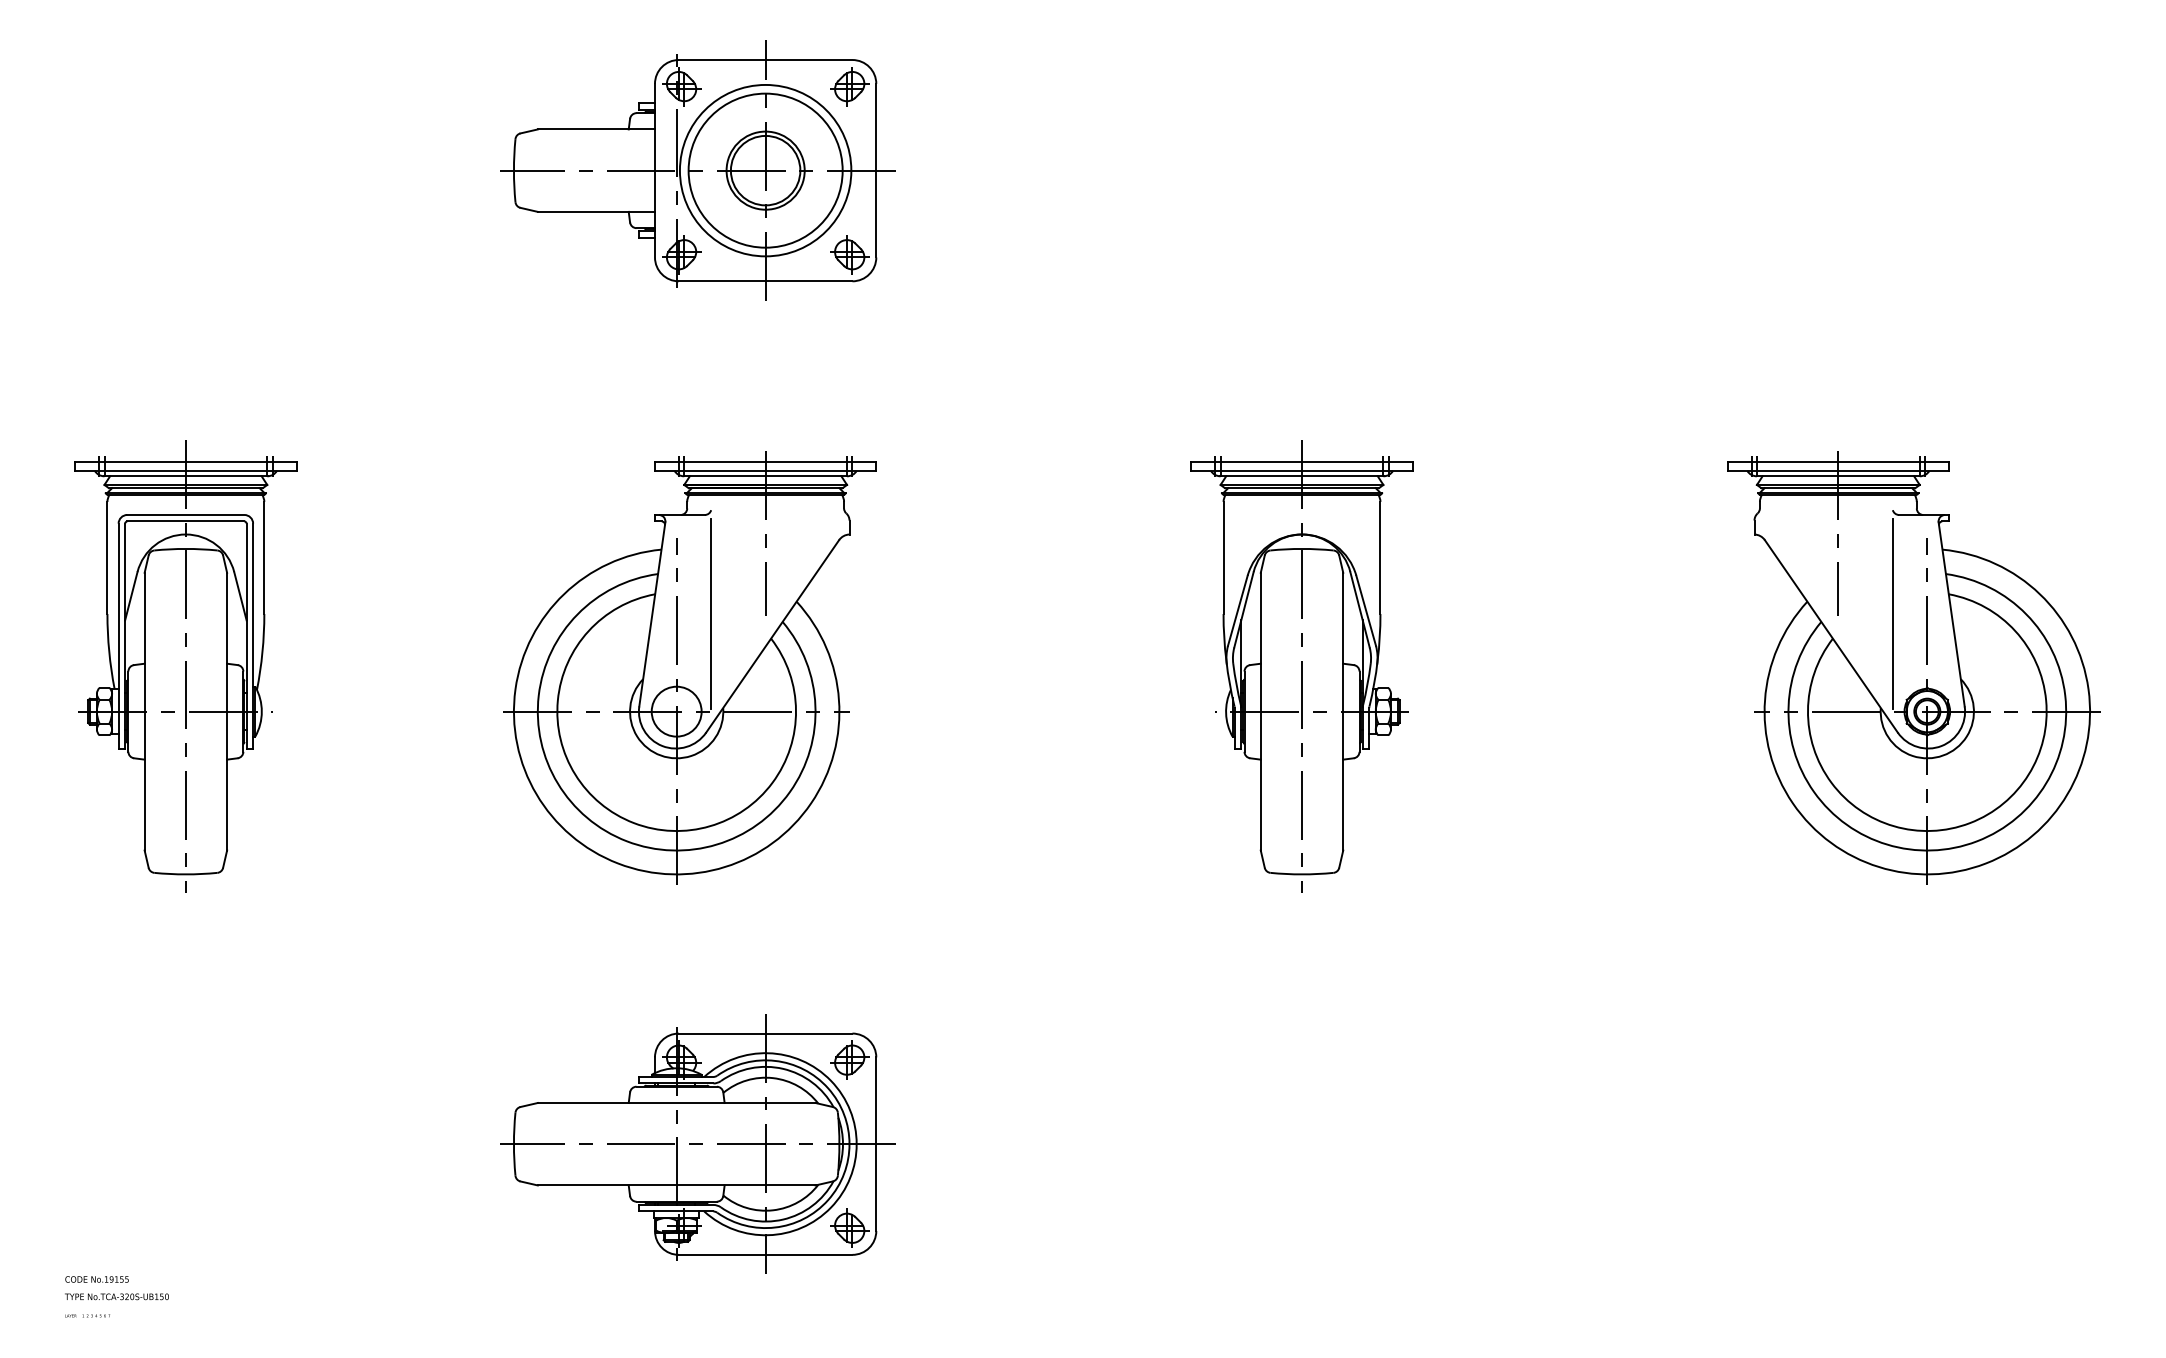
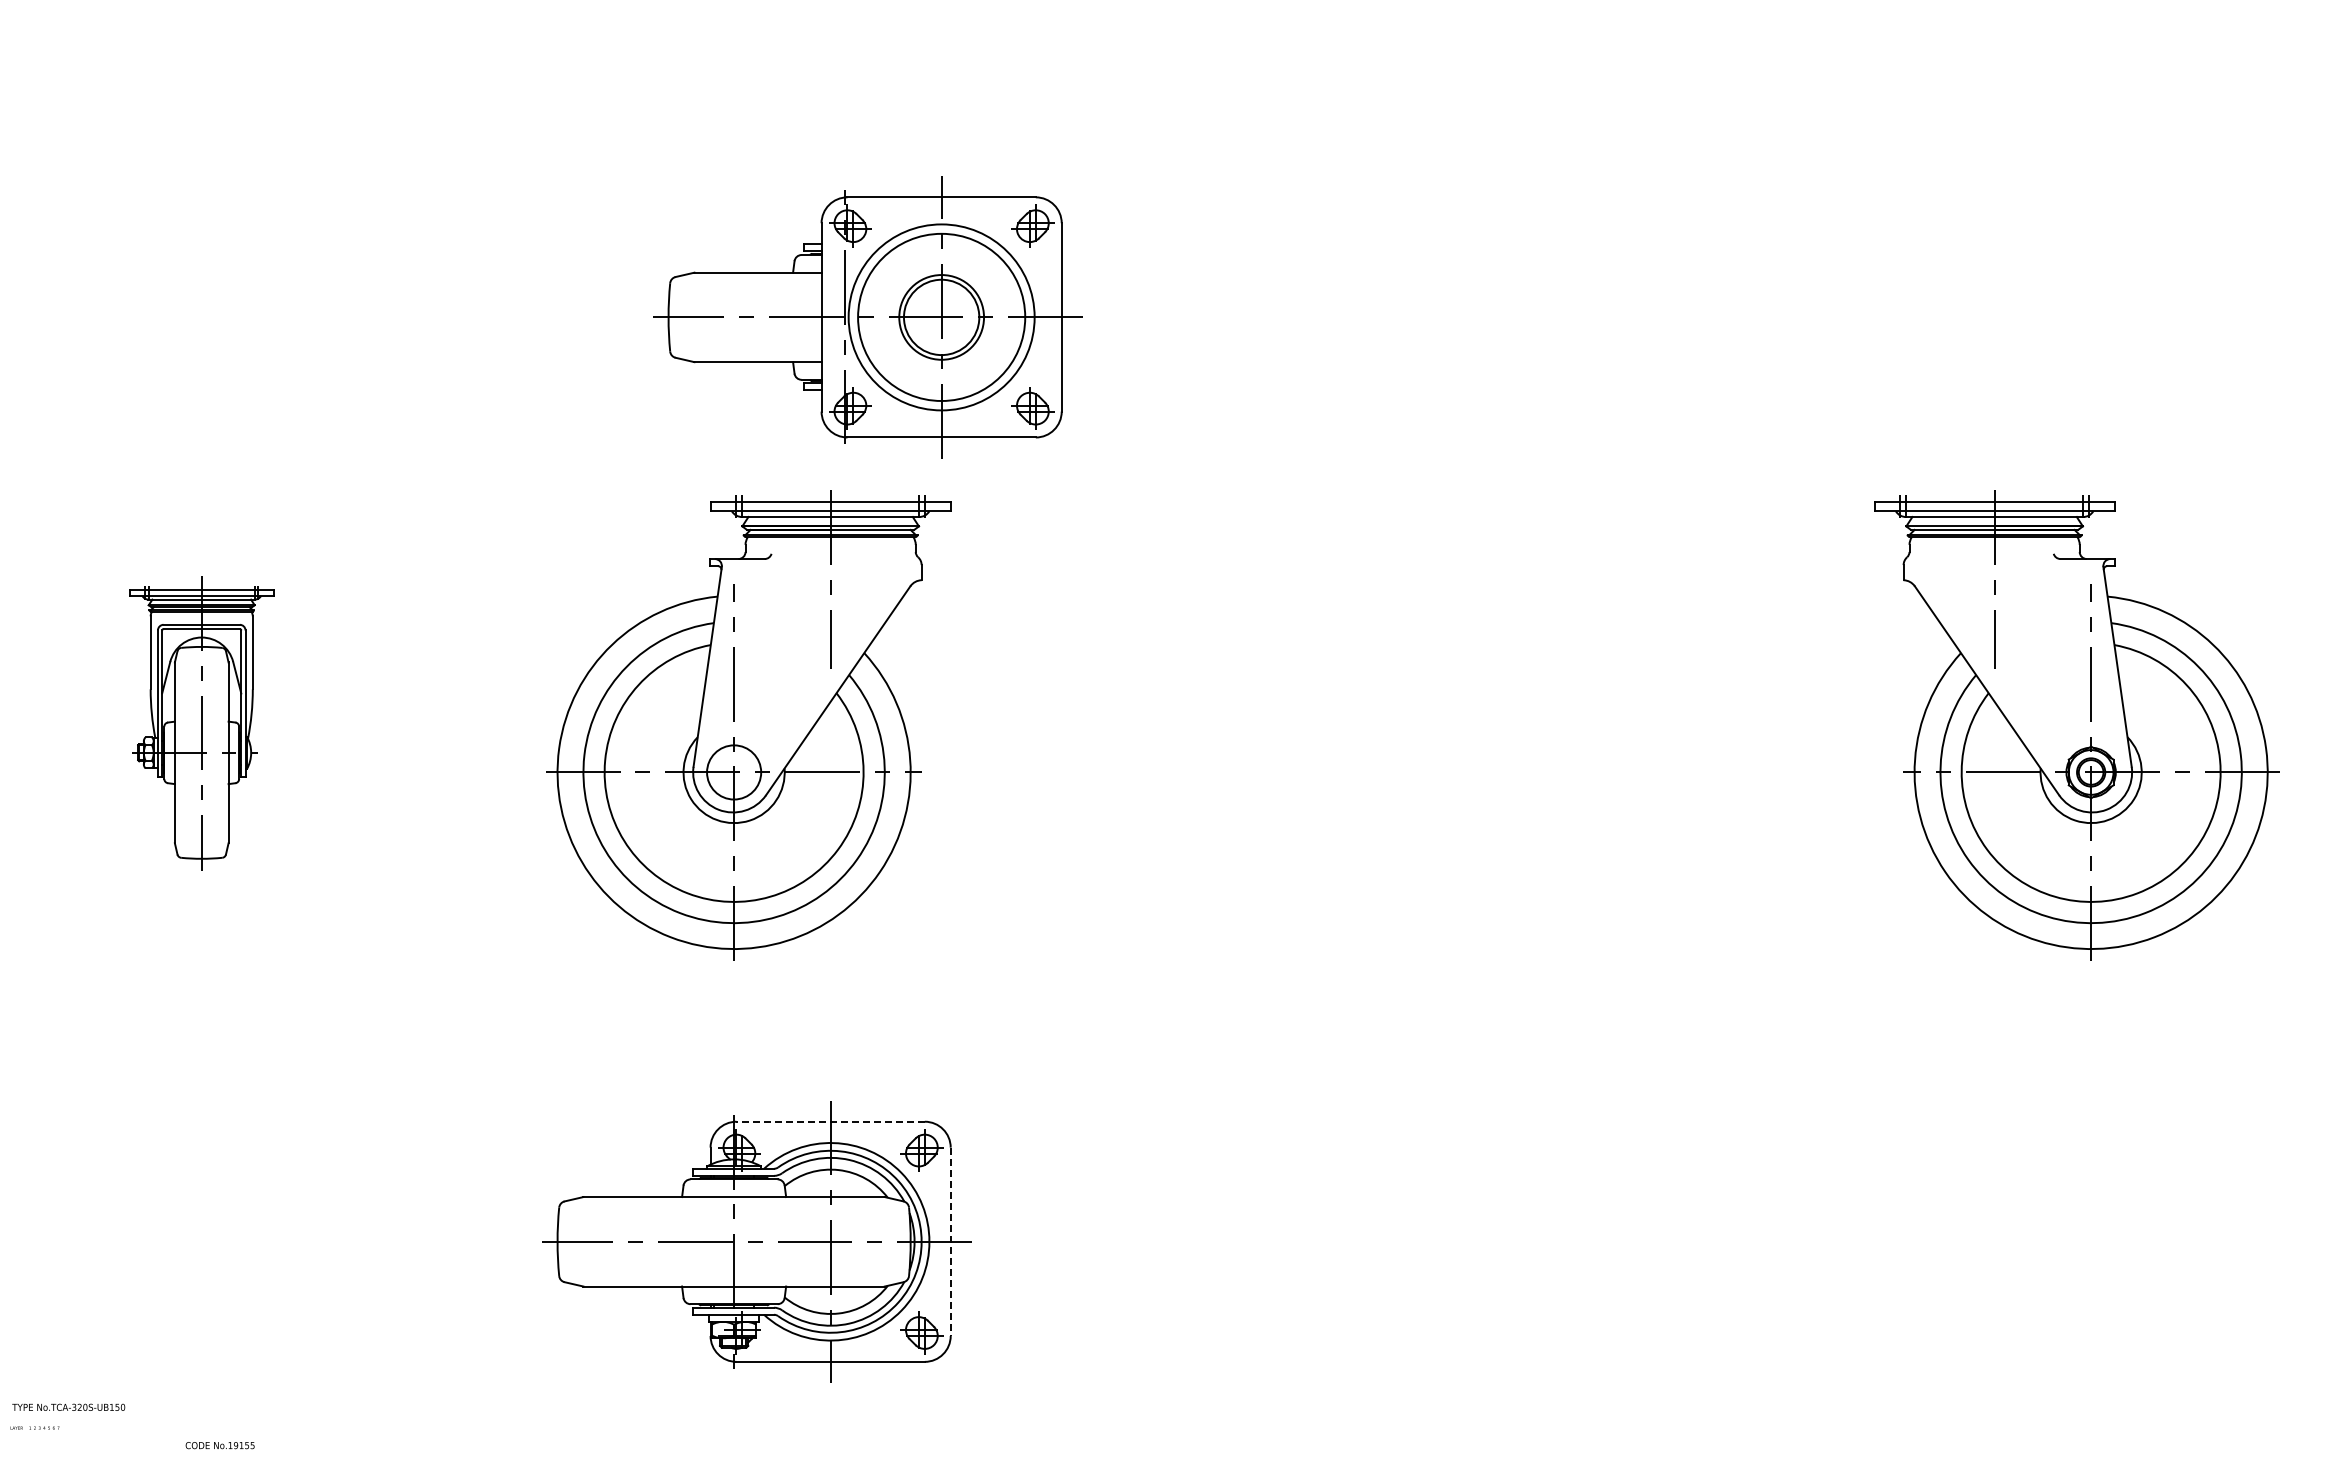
part: (697, 170) -> (867, 317), moved
line: (711, 614) -> (771, 666), removed
line: (1892, 614) -> (2053, 666), removed
part: (185, 666) -> (201, 723), size x0.6
part: (1301, 666) -> (1412, 723), removed
line: (765, 1033) -> (830, 1121), solid -> dashed
line: (876, 1144) -> (950, 1242), solid -> dashed
text: (96, 1279) -> (219, 1445), moved
text: (116, 1296) -> (68, 1406), moved
text: (87, 1315) -> (34, 1427), moved

